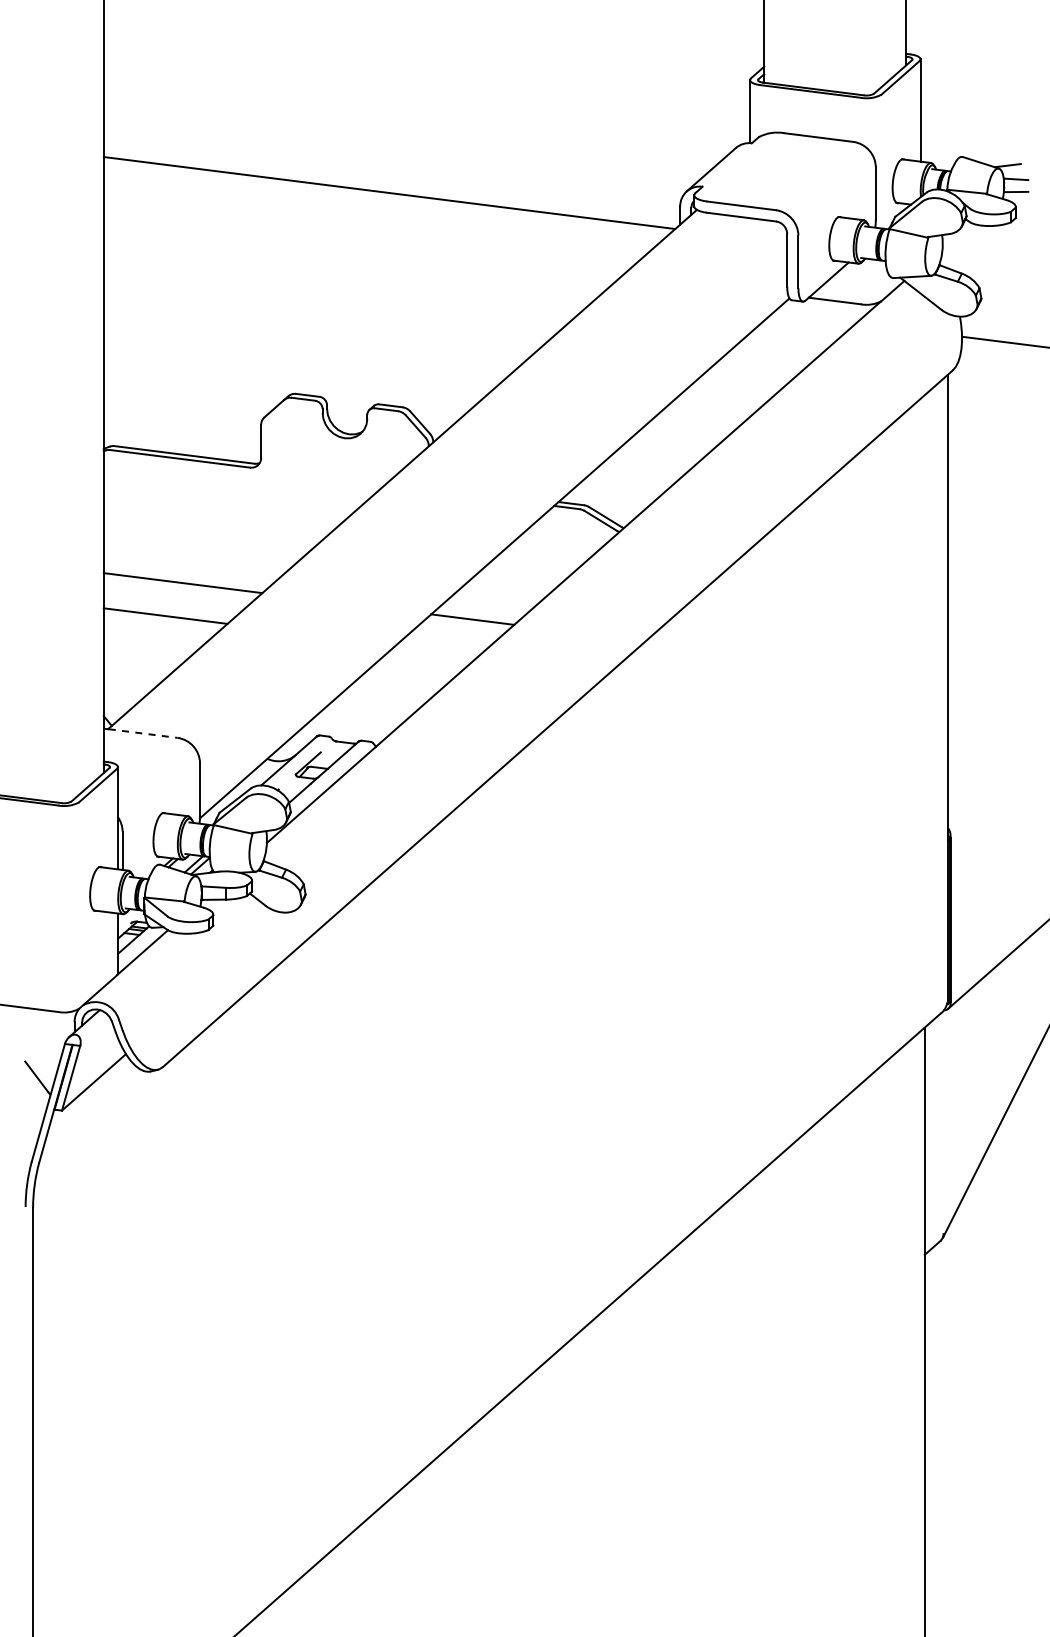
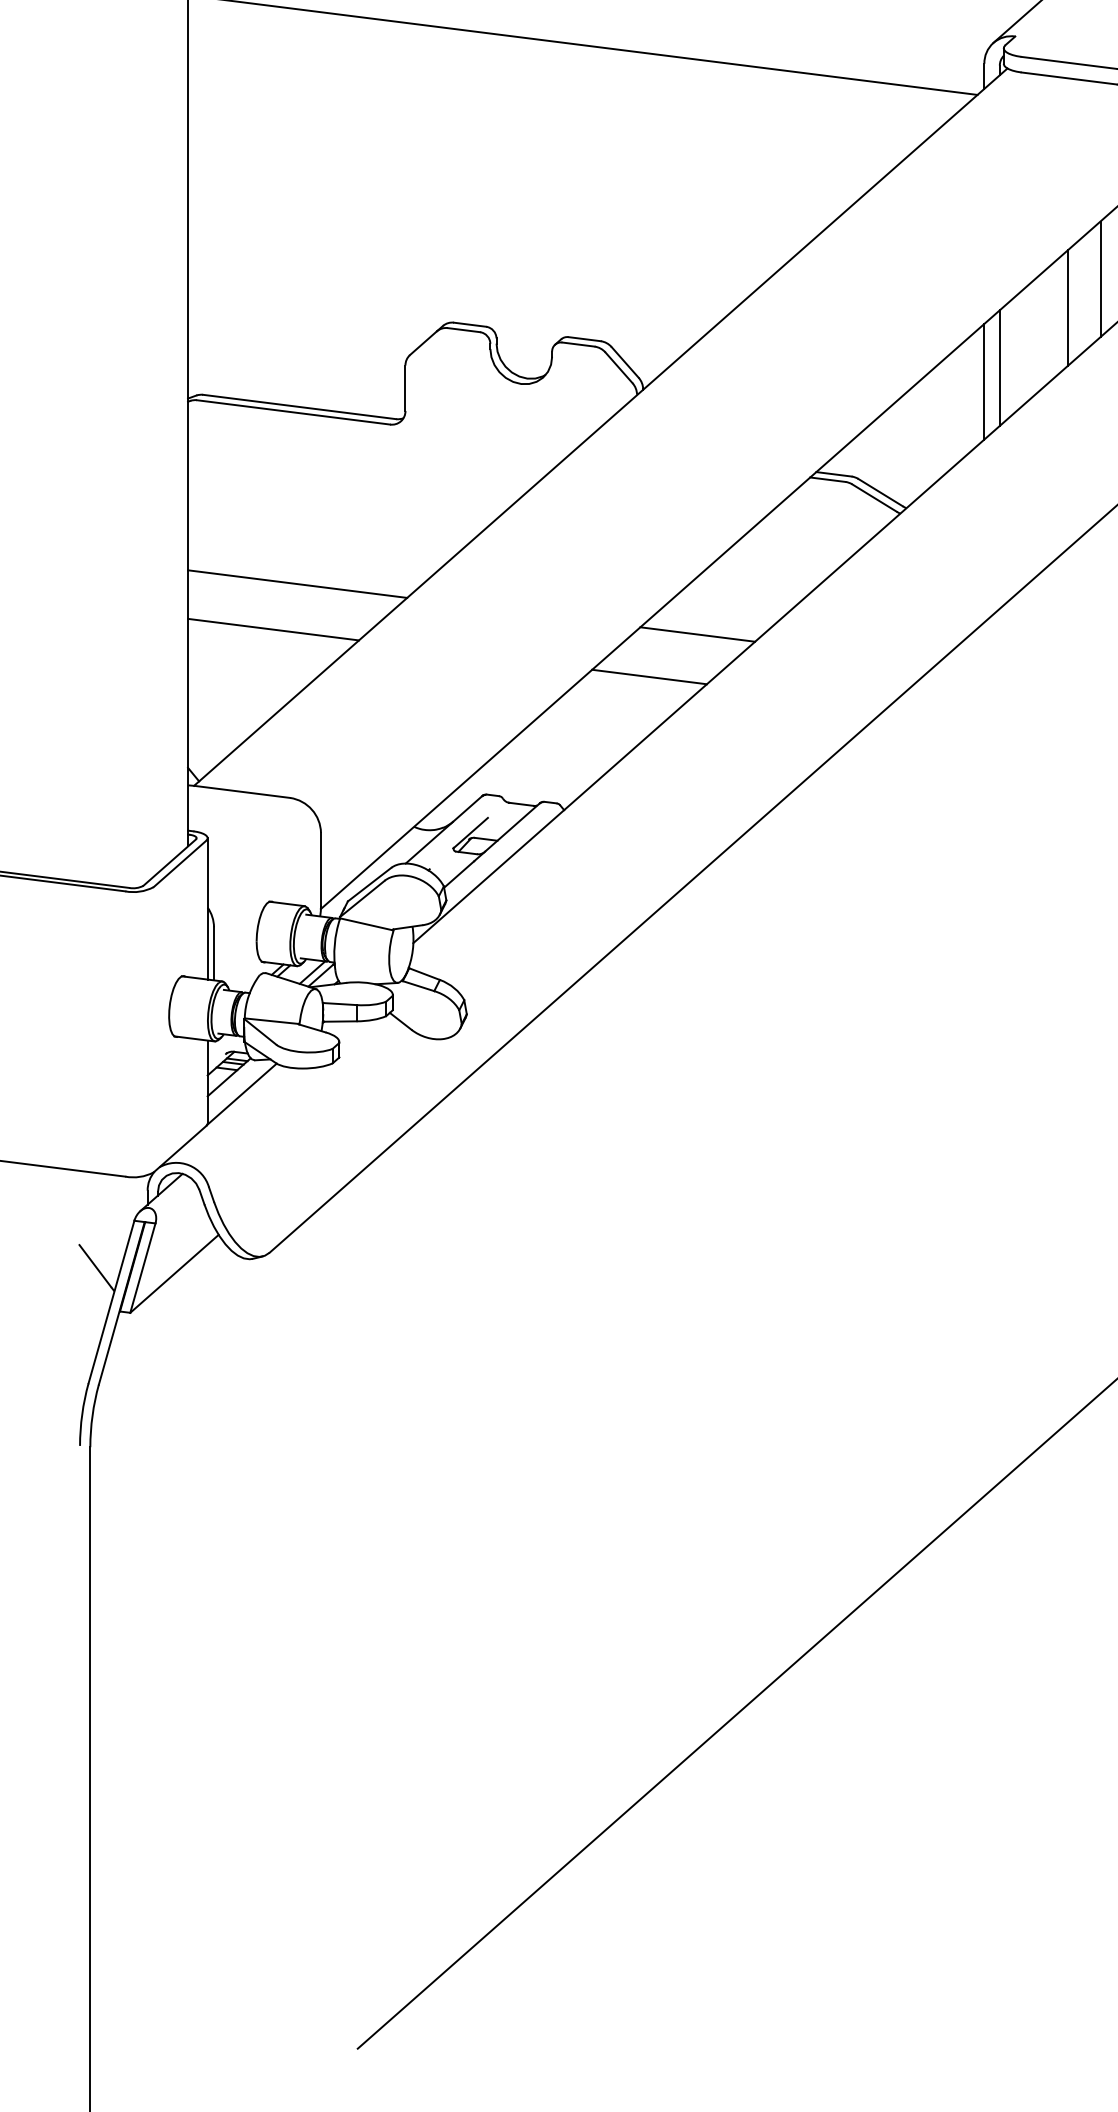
line: (764, 362) -> (1100, 279), added
line: (740, 383) -> (1067, 308), added
line: (691, 426) -> (999, 367), added
line: (680, 436) -> (984, 381), added
line: (437, 650) -> (649, 677), added
line: (143, 733) -> (242, 791), dashed -> solid

